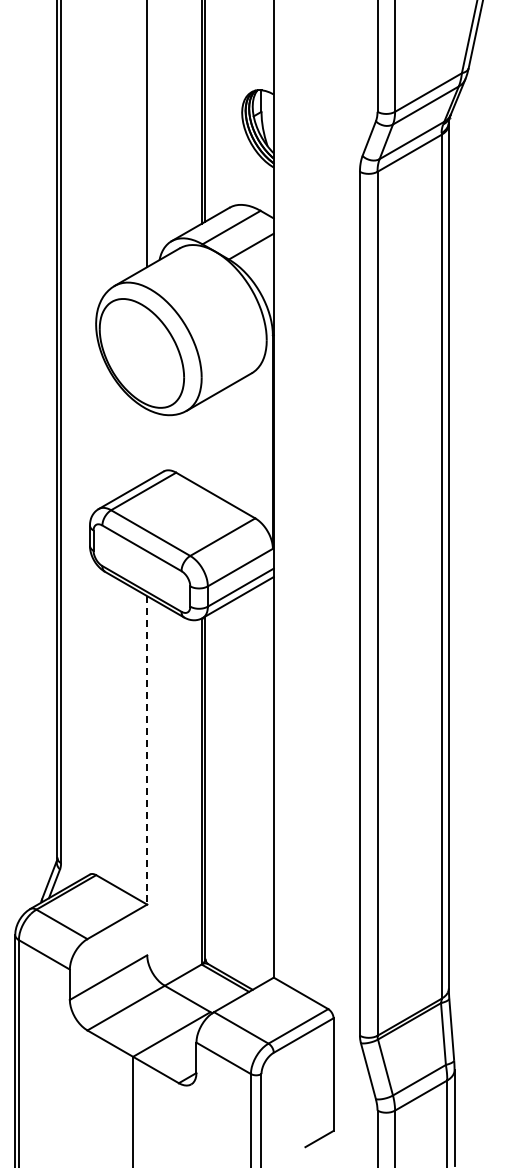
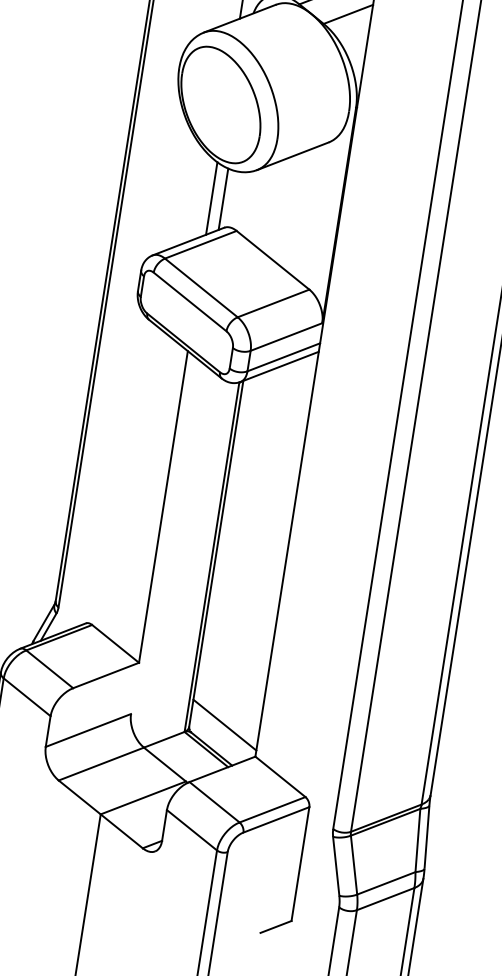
line: (158, 443) -> (223, 198), added
line: (147, 445) -> (211, 198), added
line: (147, 750) -> (163, 507), dashed -> solid
line: (239, 951) -> (224, 724), added

